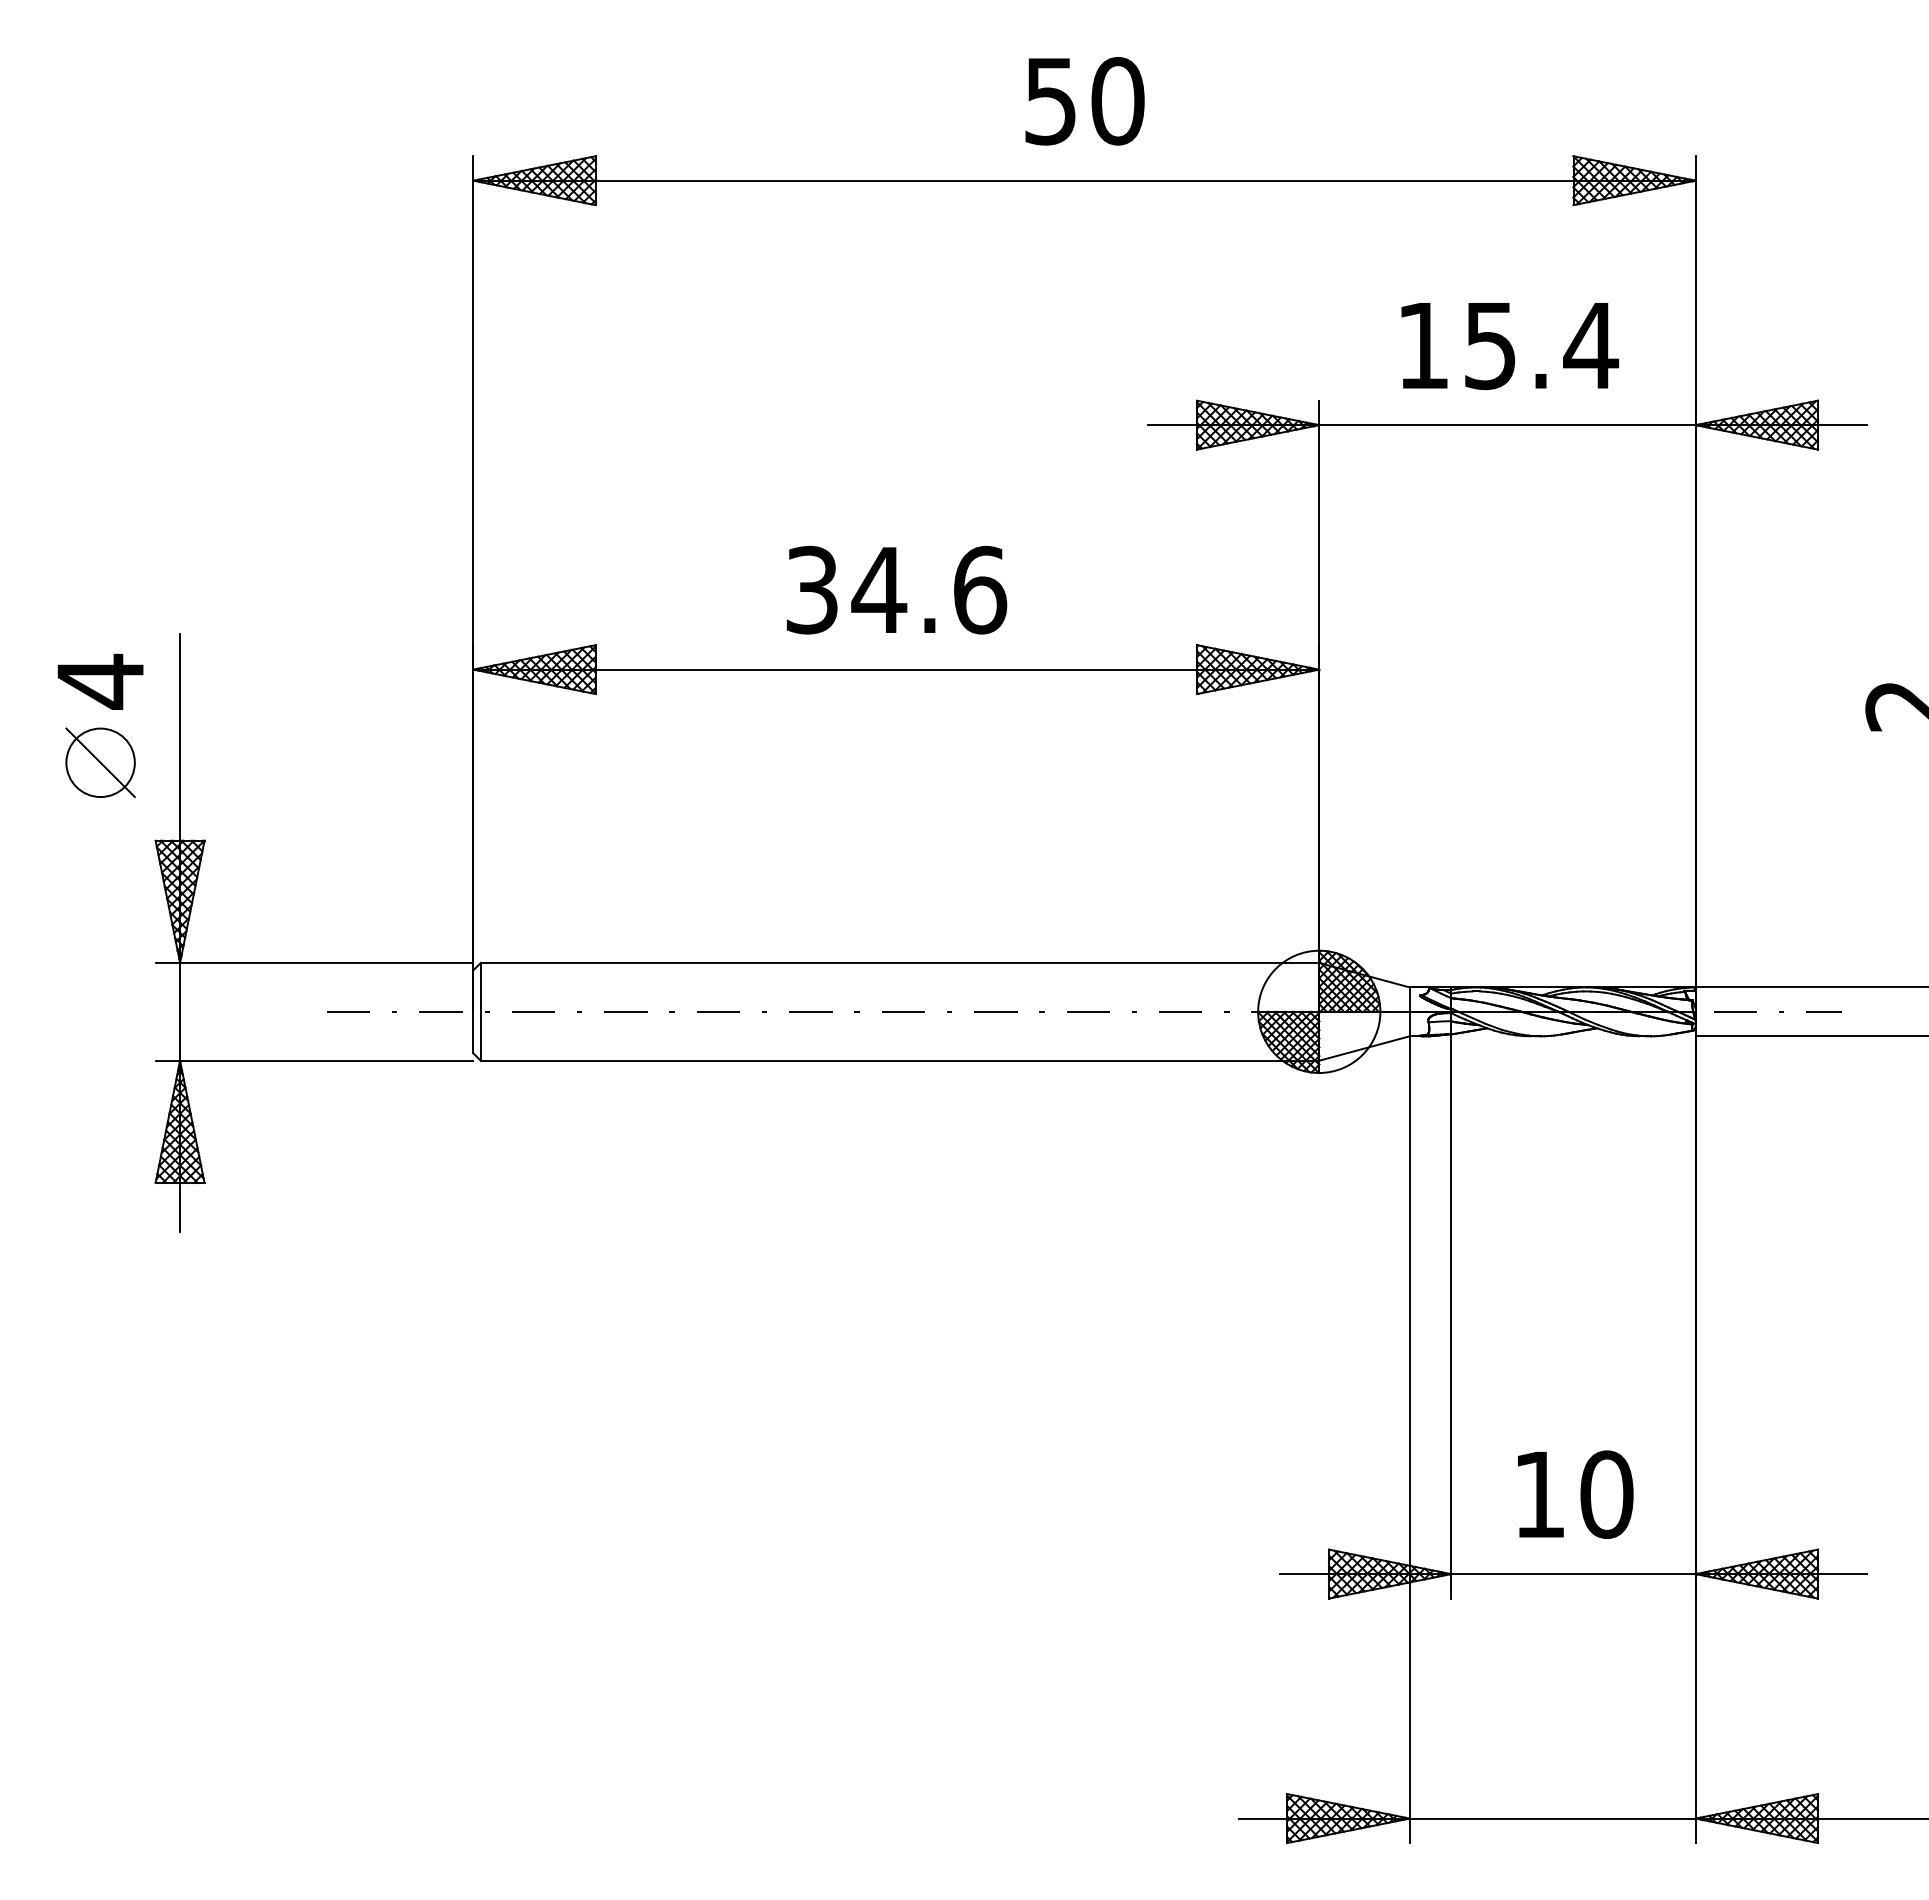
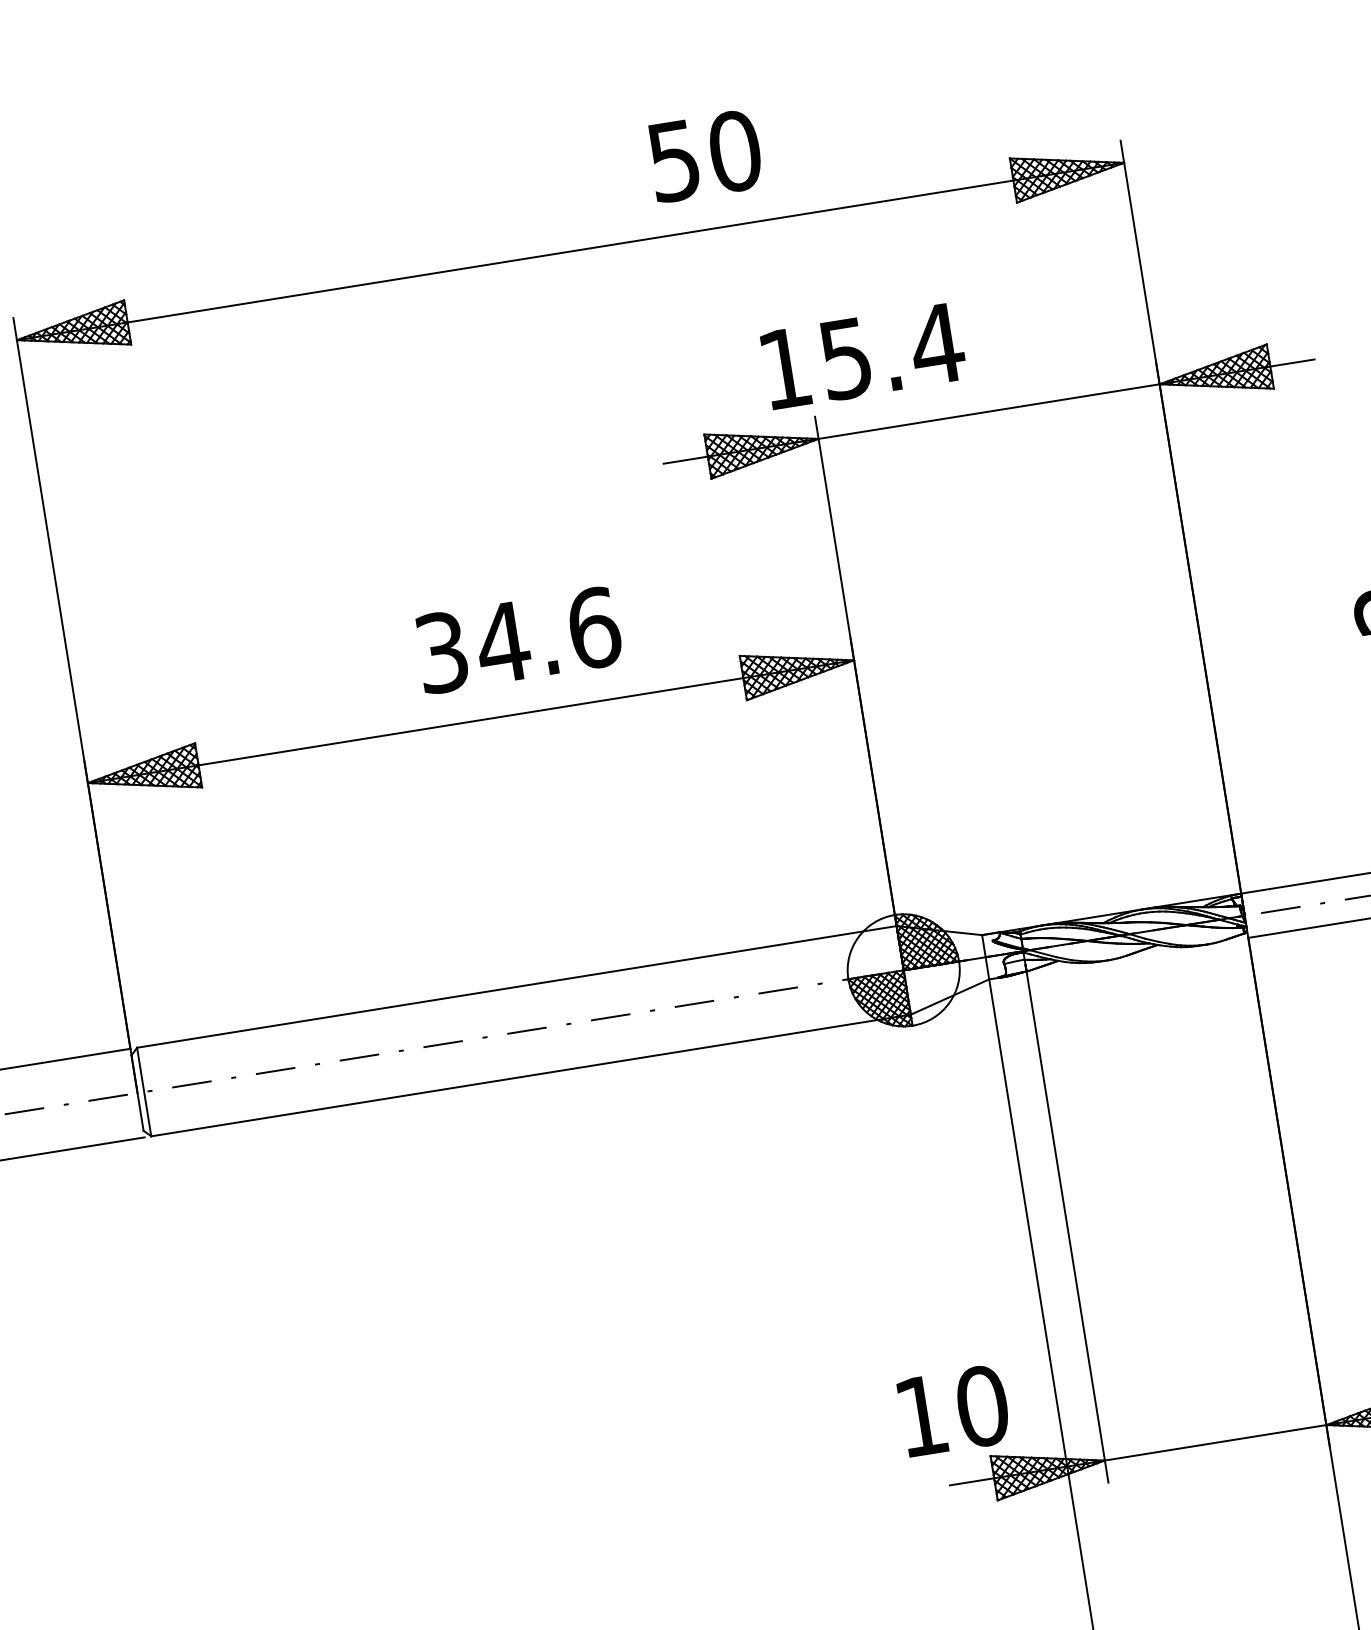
text: (1084, 101) -> (704, 156), moved
text: (1509, 346) -> (863, 356), moved
text: (896, 589) -> (518, 639), moved
text: (1575, 1494) -> (954, 1410), moved

